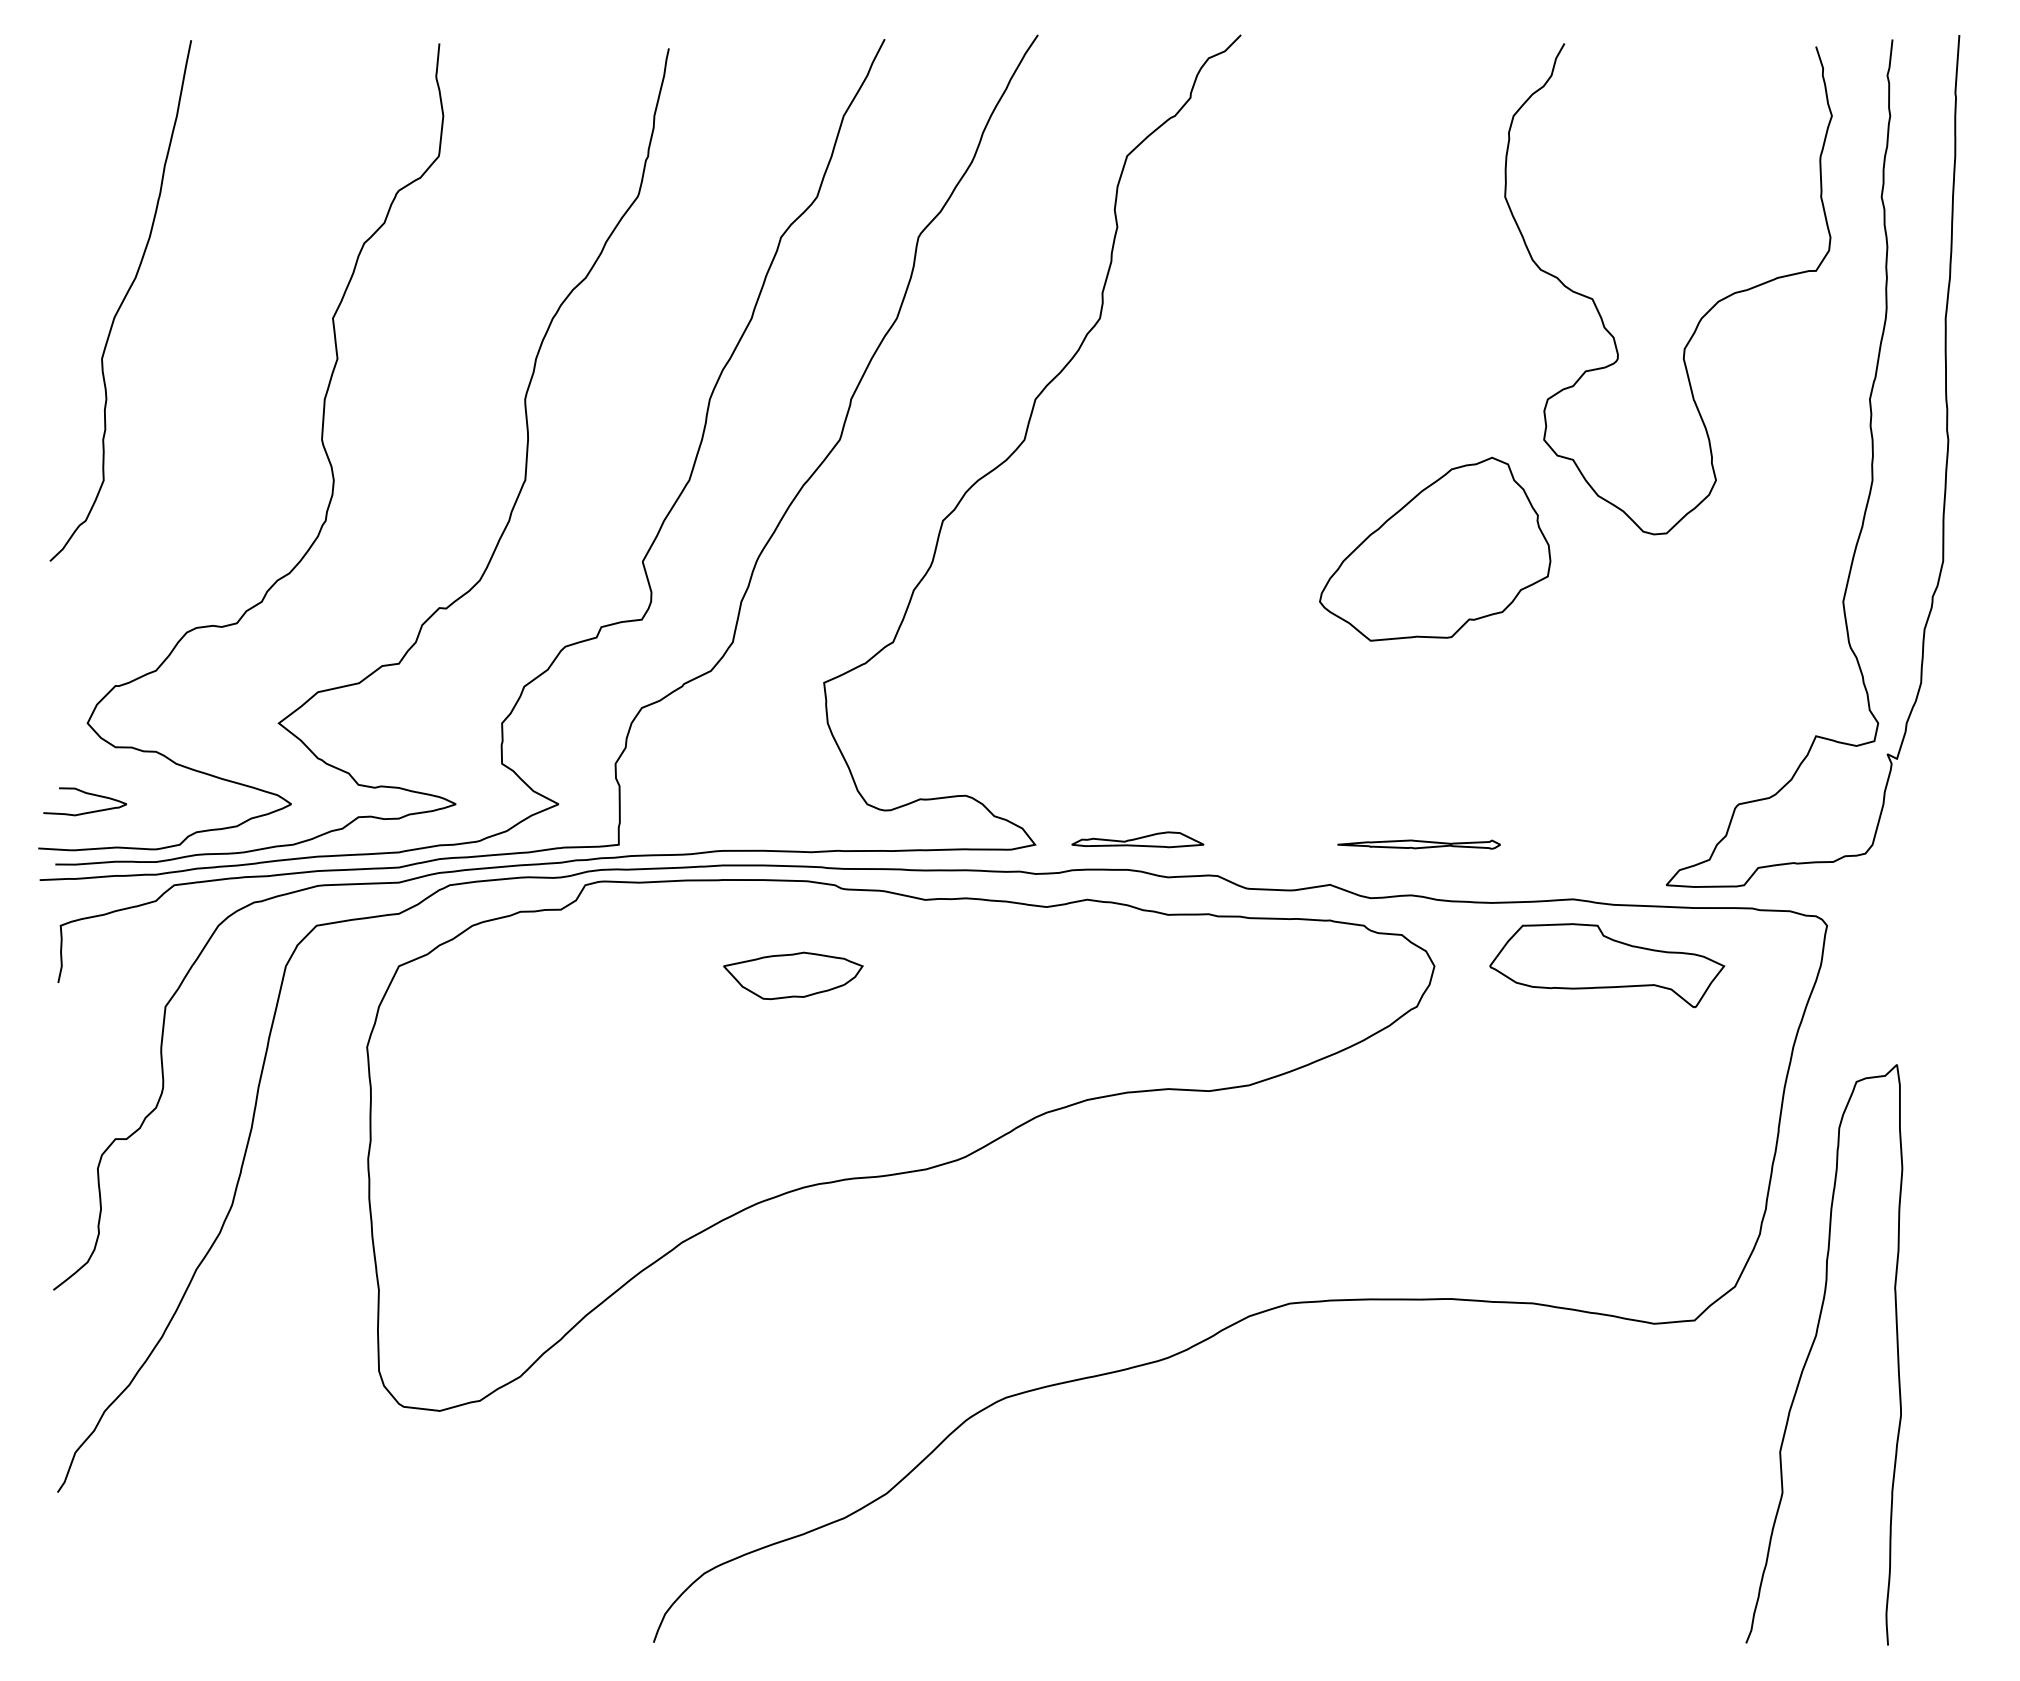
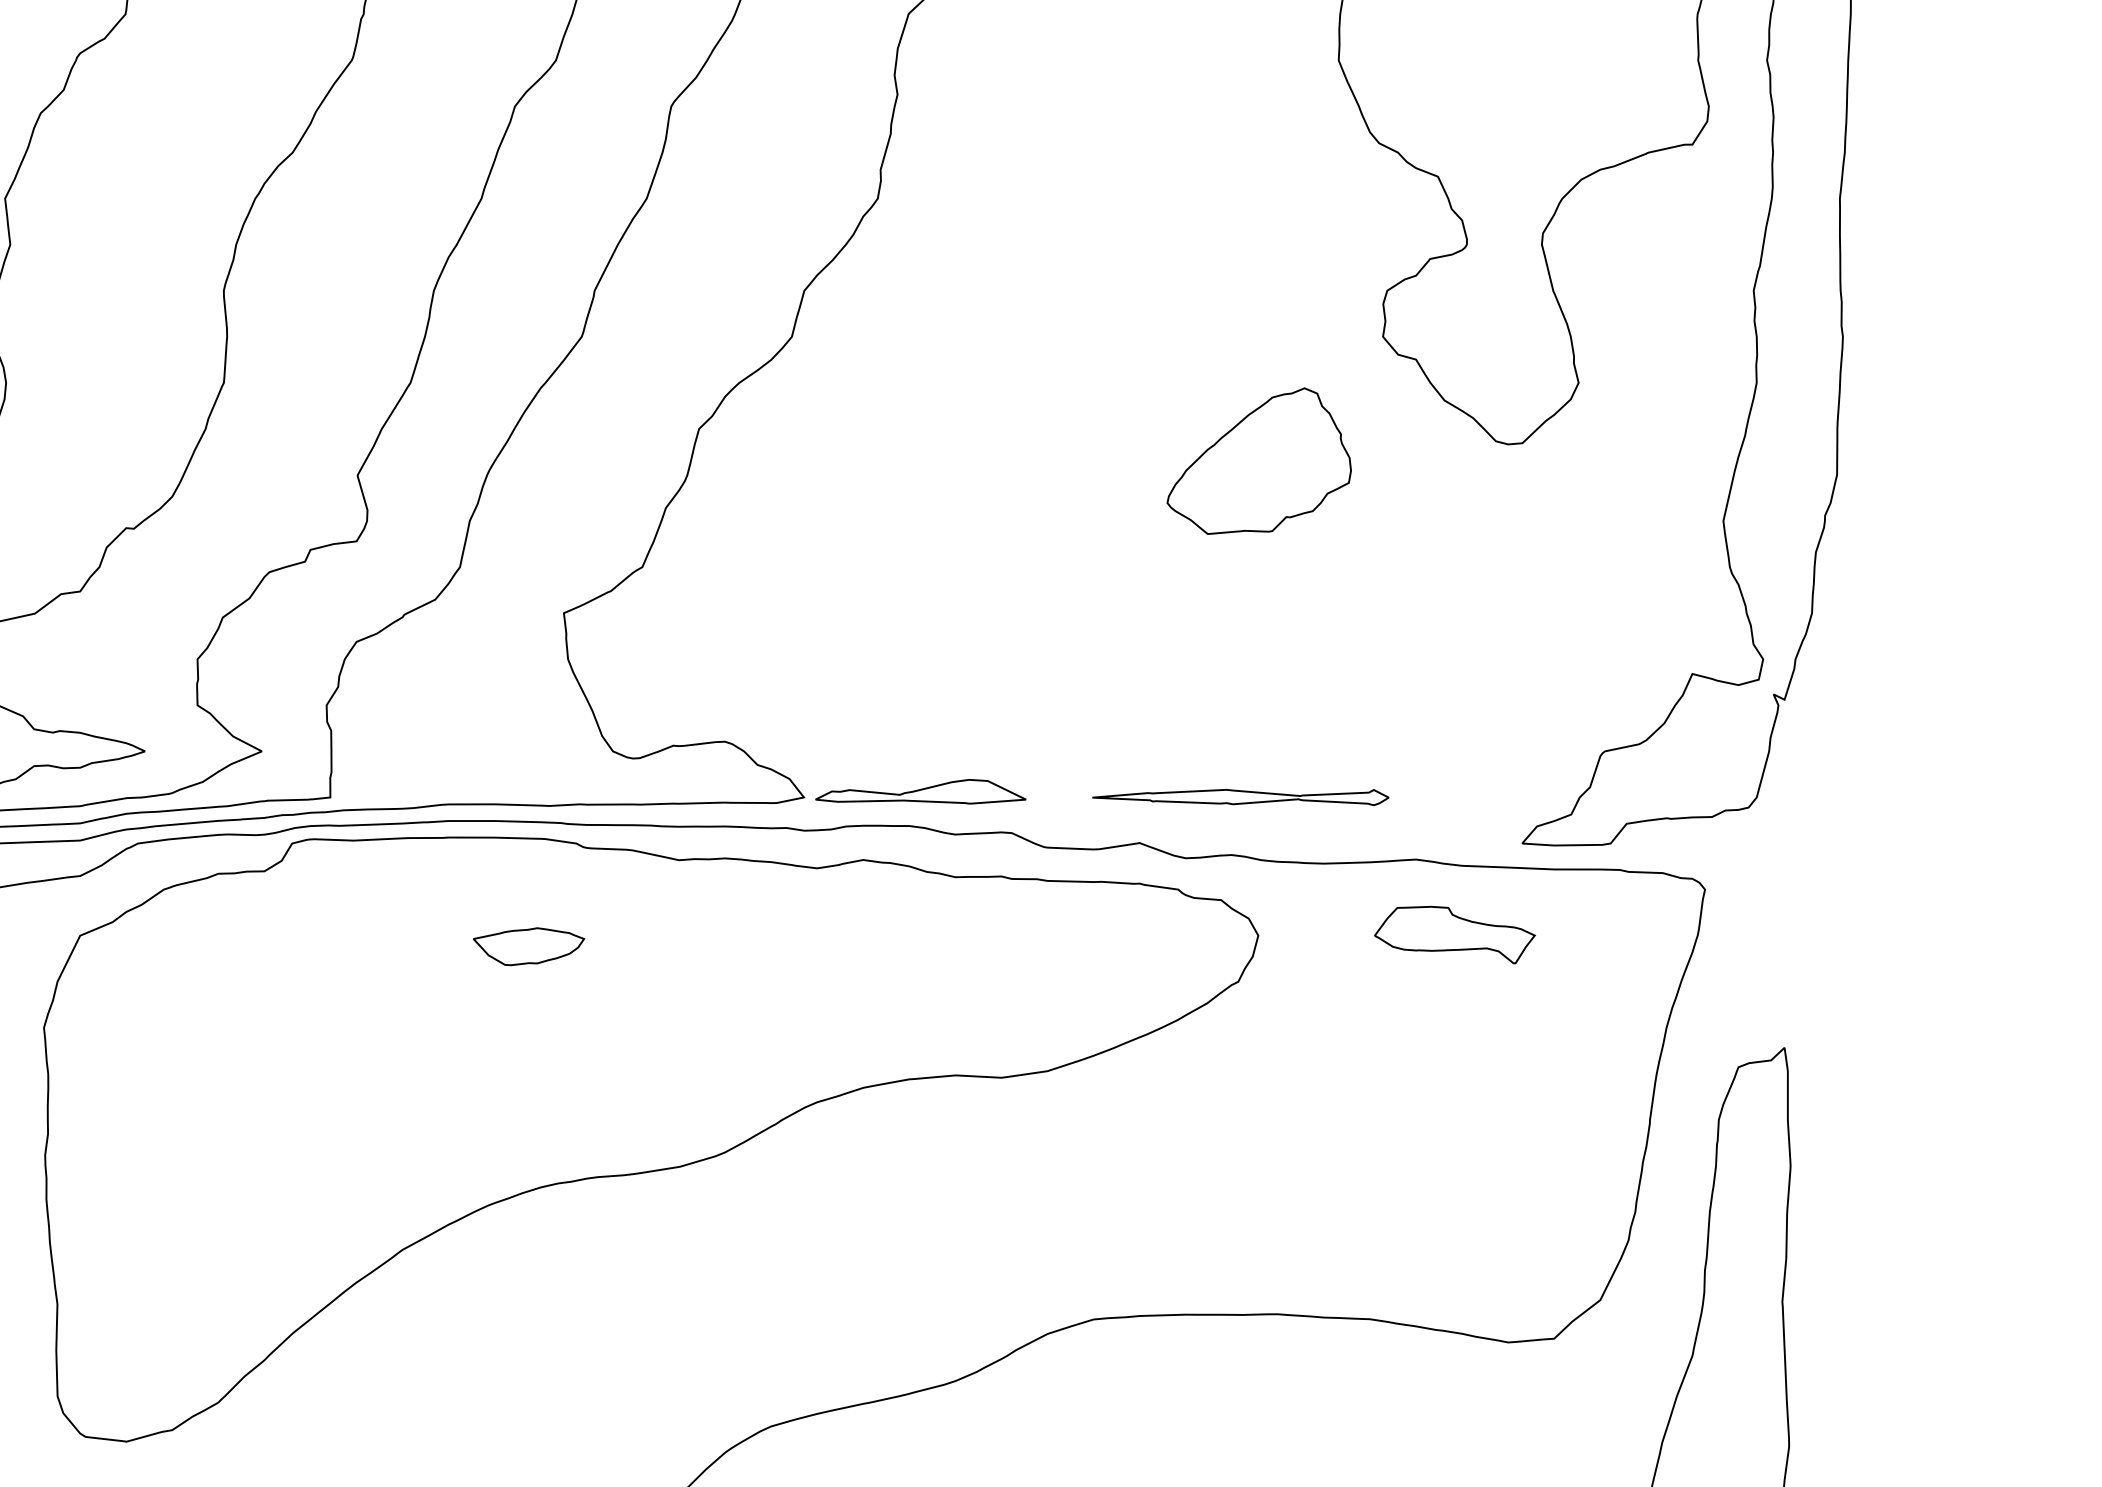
part: (1435, 548) -> (1259, 460), size x0.7
part: (1137, 839) -> (920, 791), size x1.4
part: (1418, 844) -> (1240, 797), size x1.6
part: (1607, 965) -> (1455, 934), size x0.6
part: (793, 975) -> (529, 946), size x0.7

